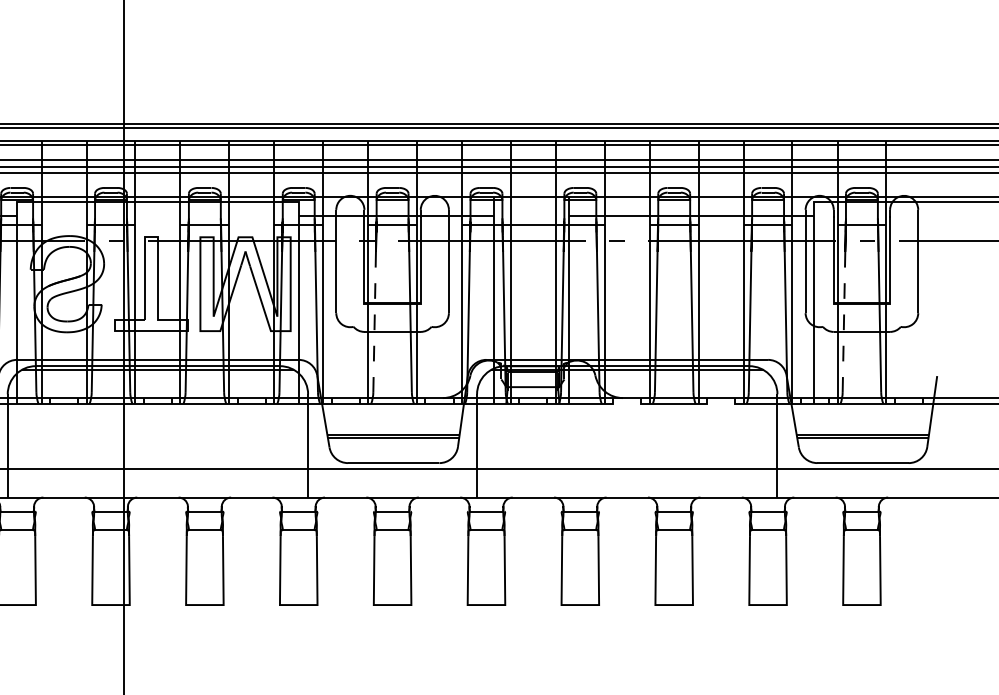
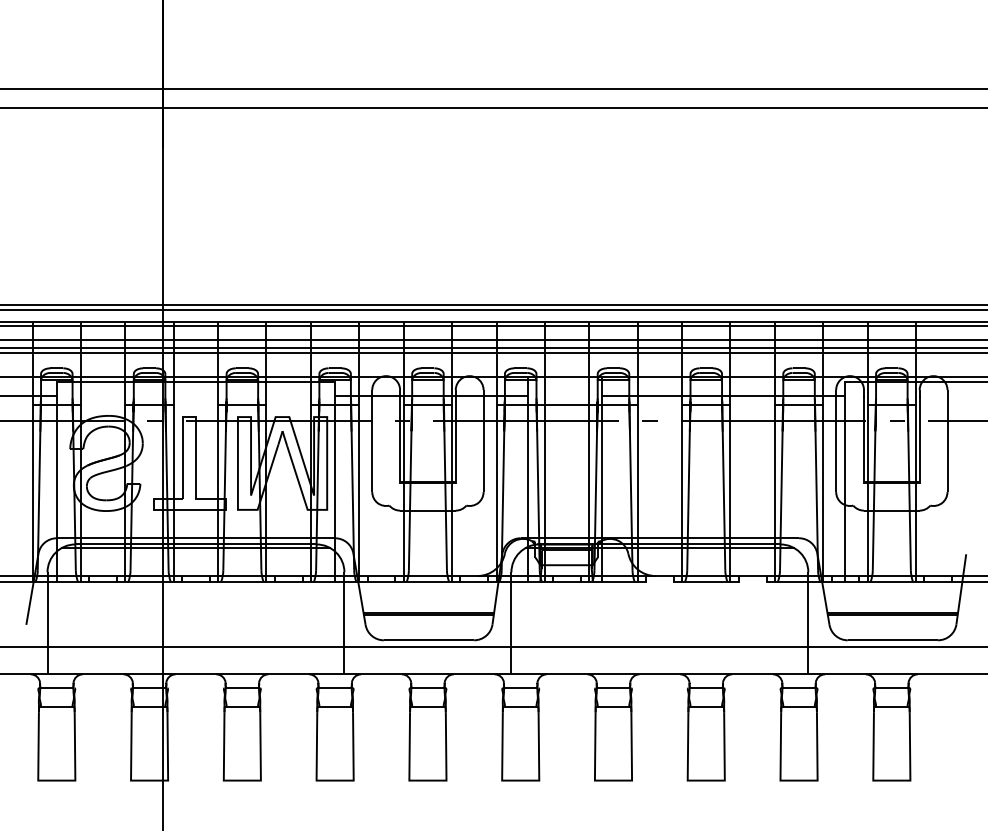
line: (374, 322) -> (410, 501), dashed -> solid
line: (844, 322) -> (874, 501), dashed -> solid

